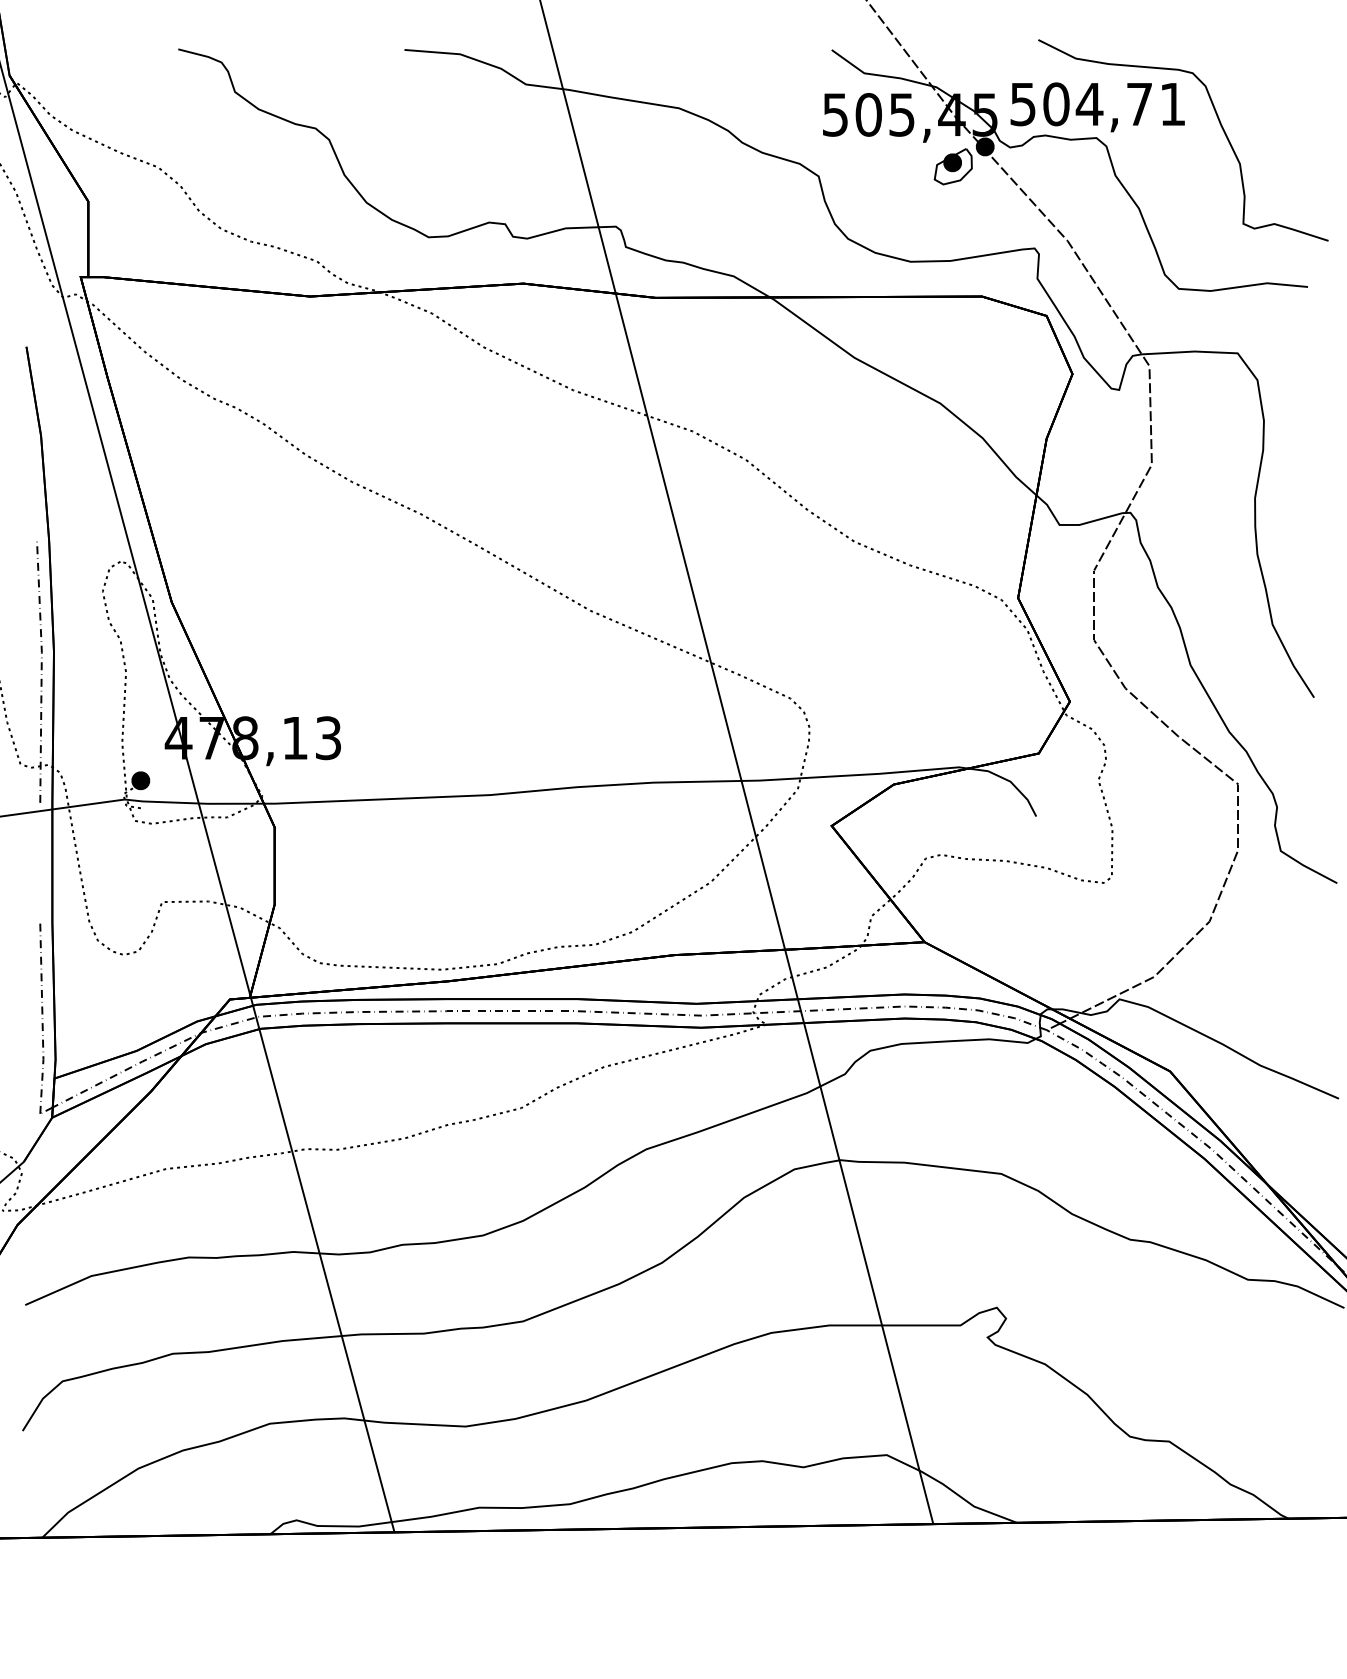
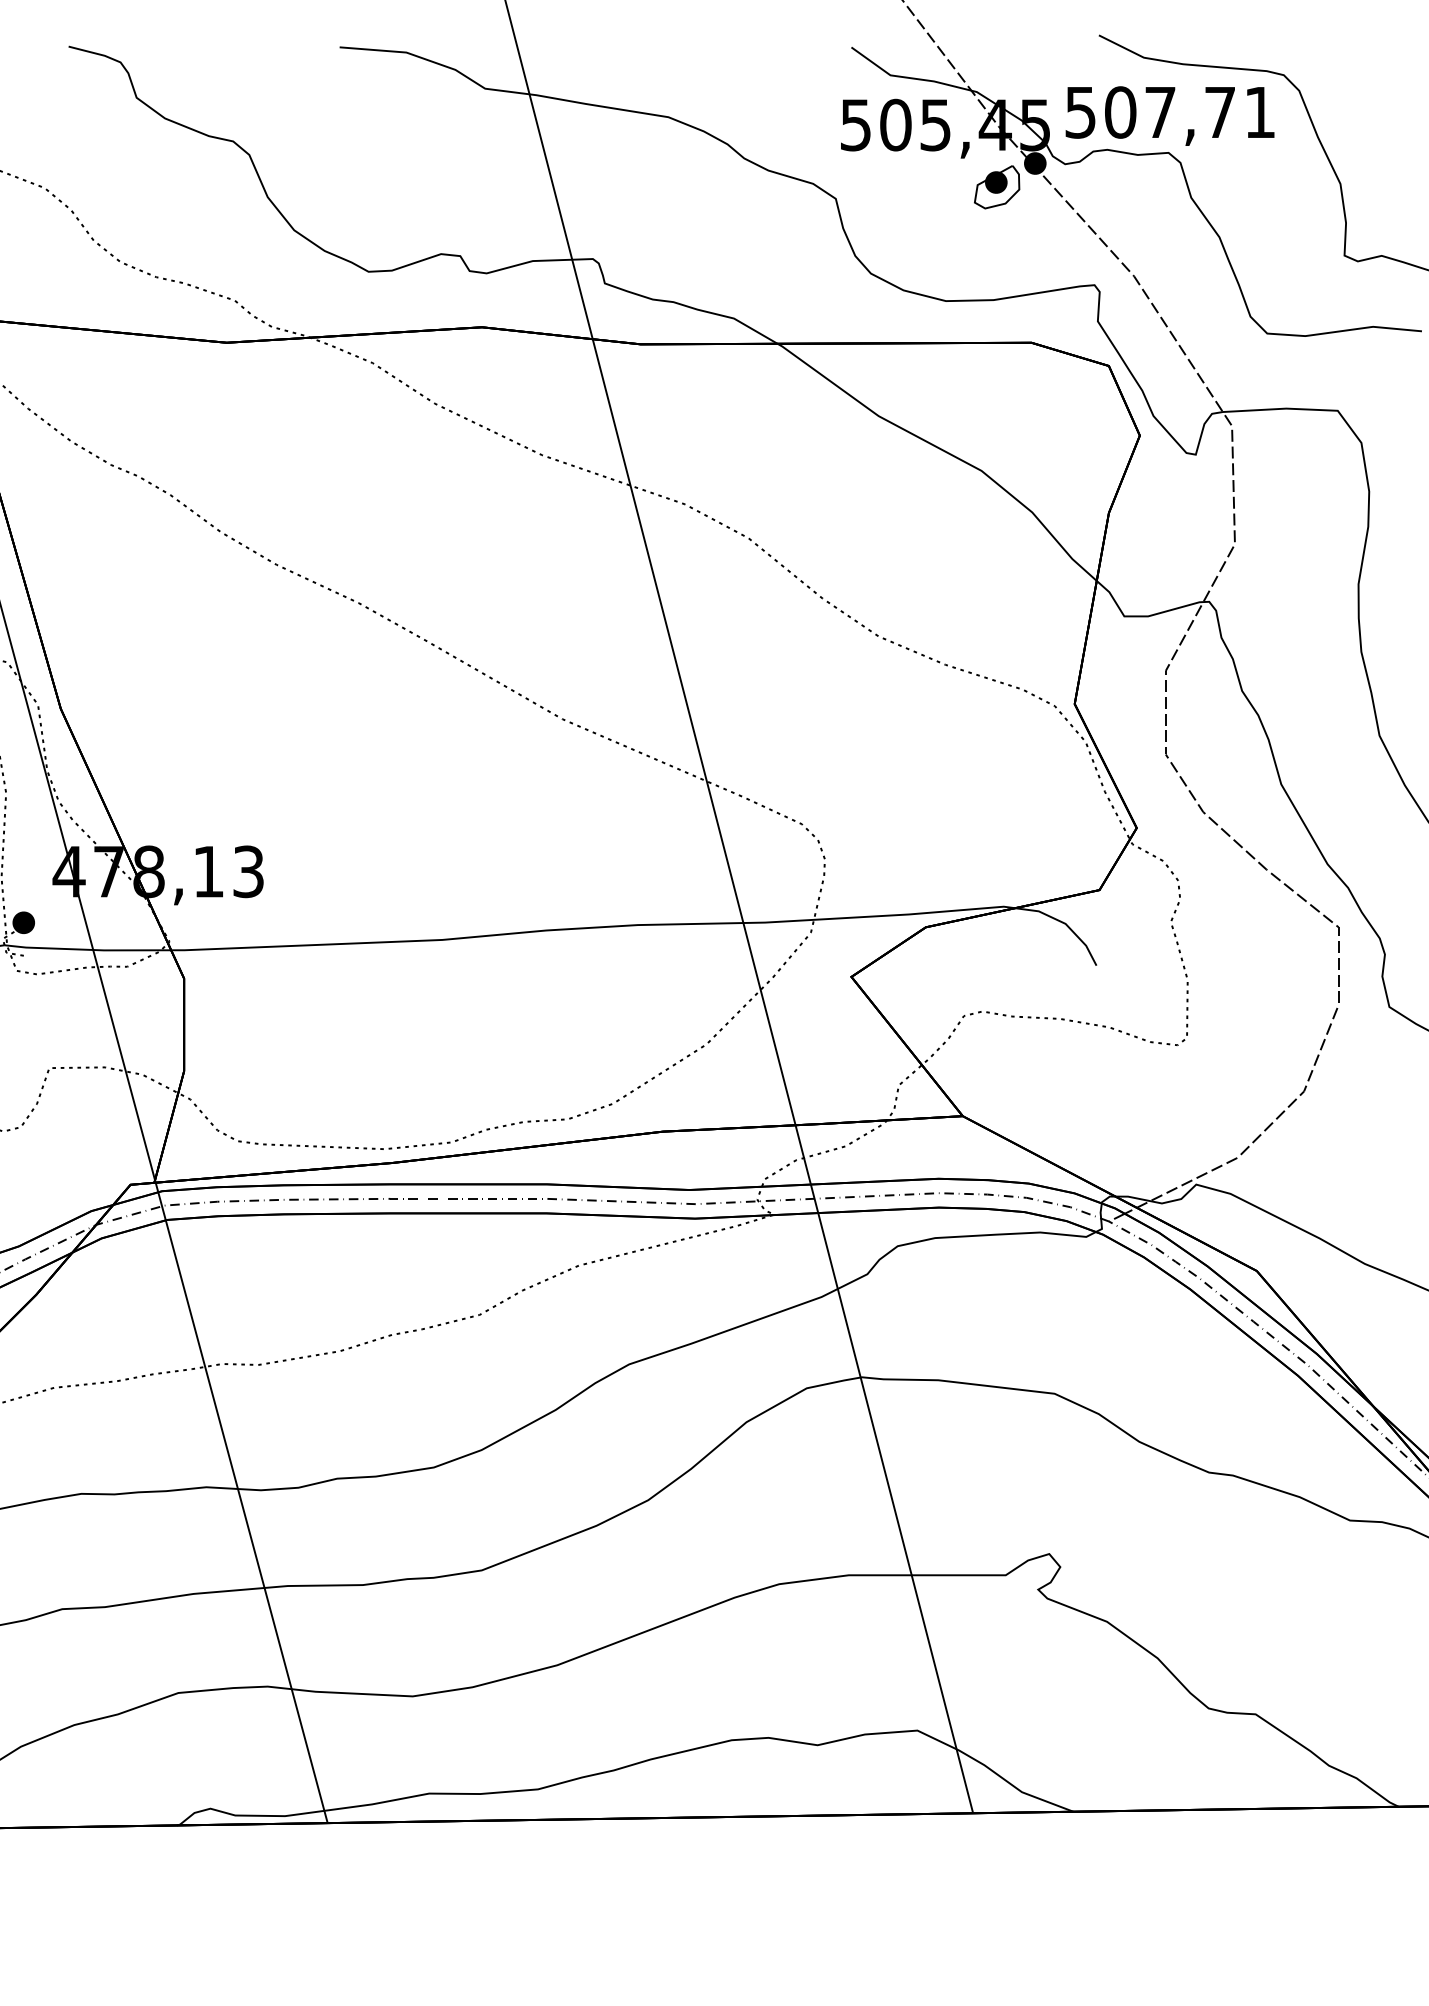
text: (1089, 104) -> (1160, 112), 504,71 -> 507,71

